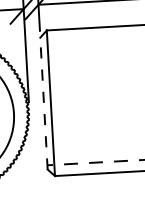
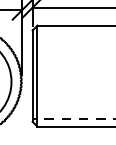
line: (43, 104) -> (32, 76), dashed -> solid

